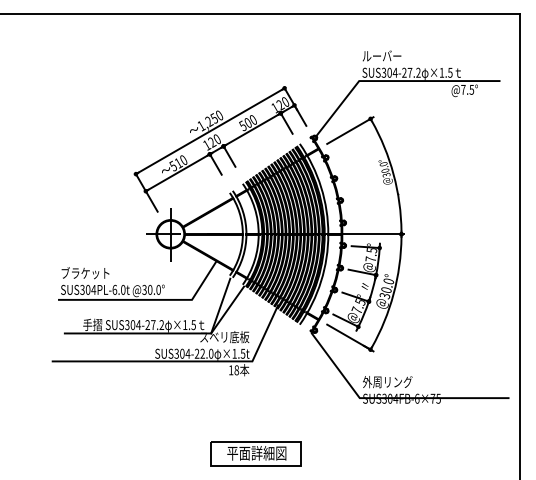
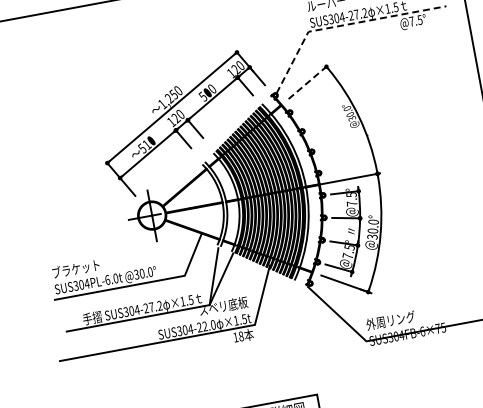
line: (395, 81) -> (344, 25), solid -> dashed
line: (350, 130) -> (308, 81), solid -> dashed

